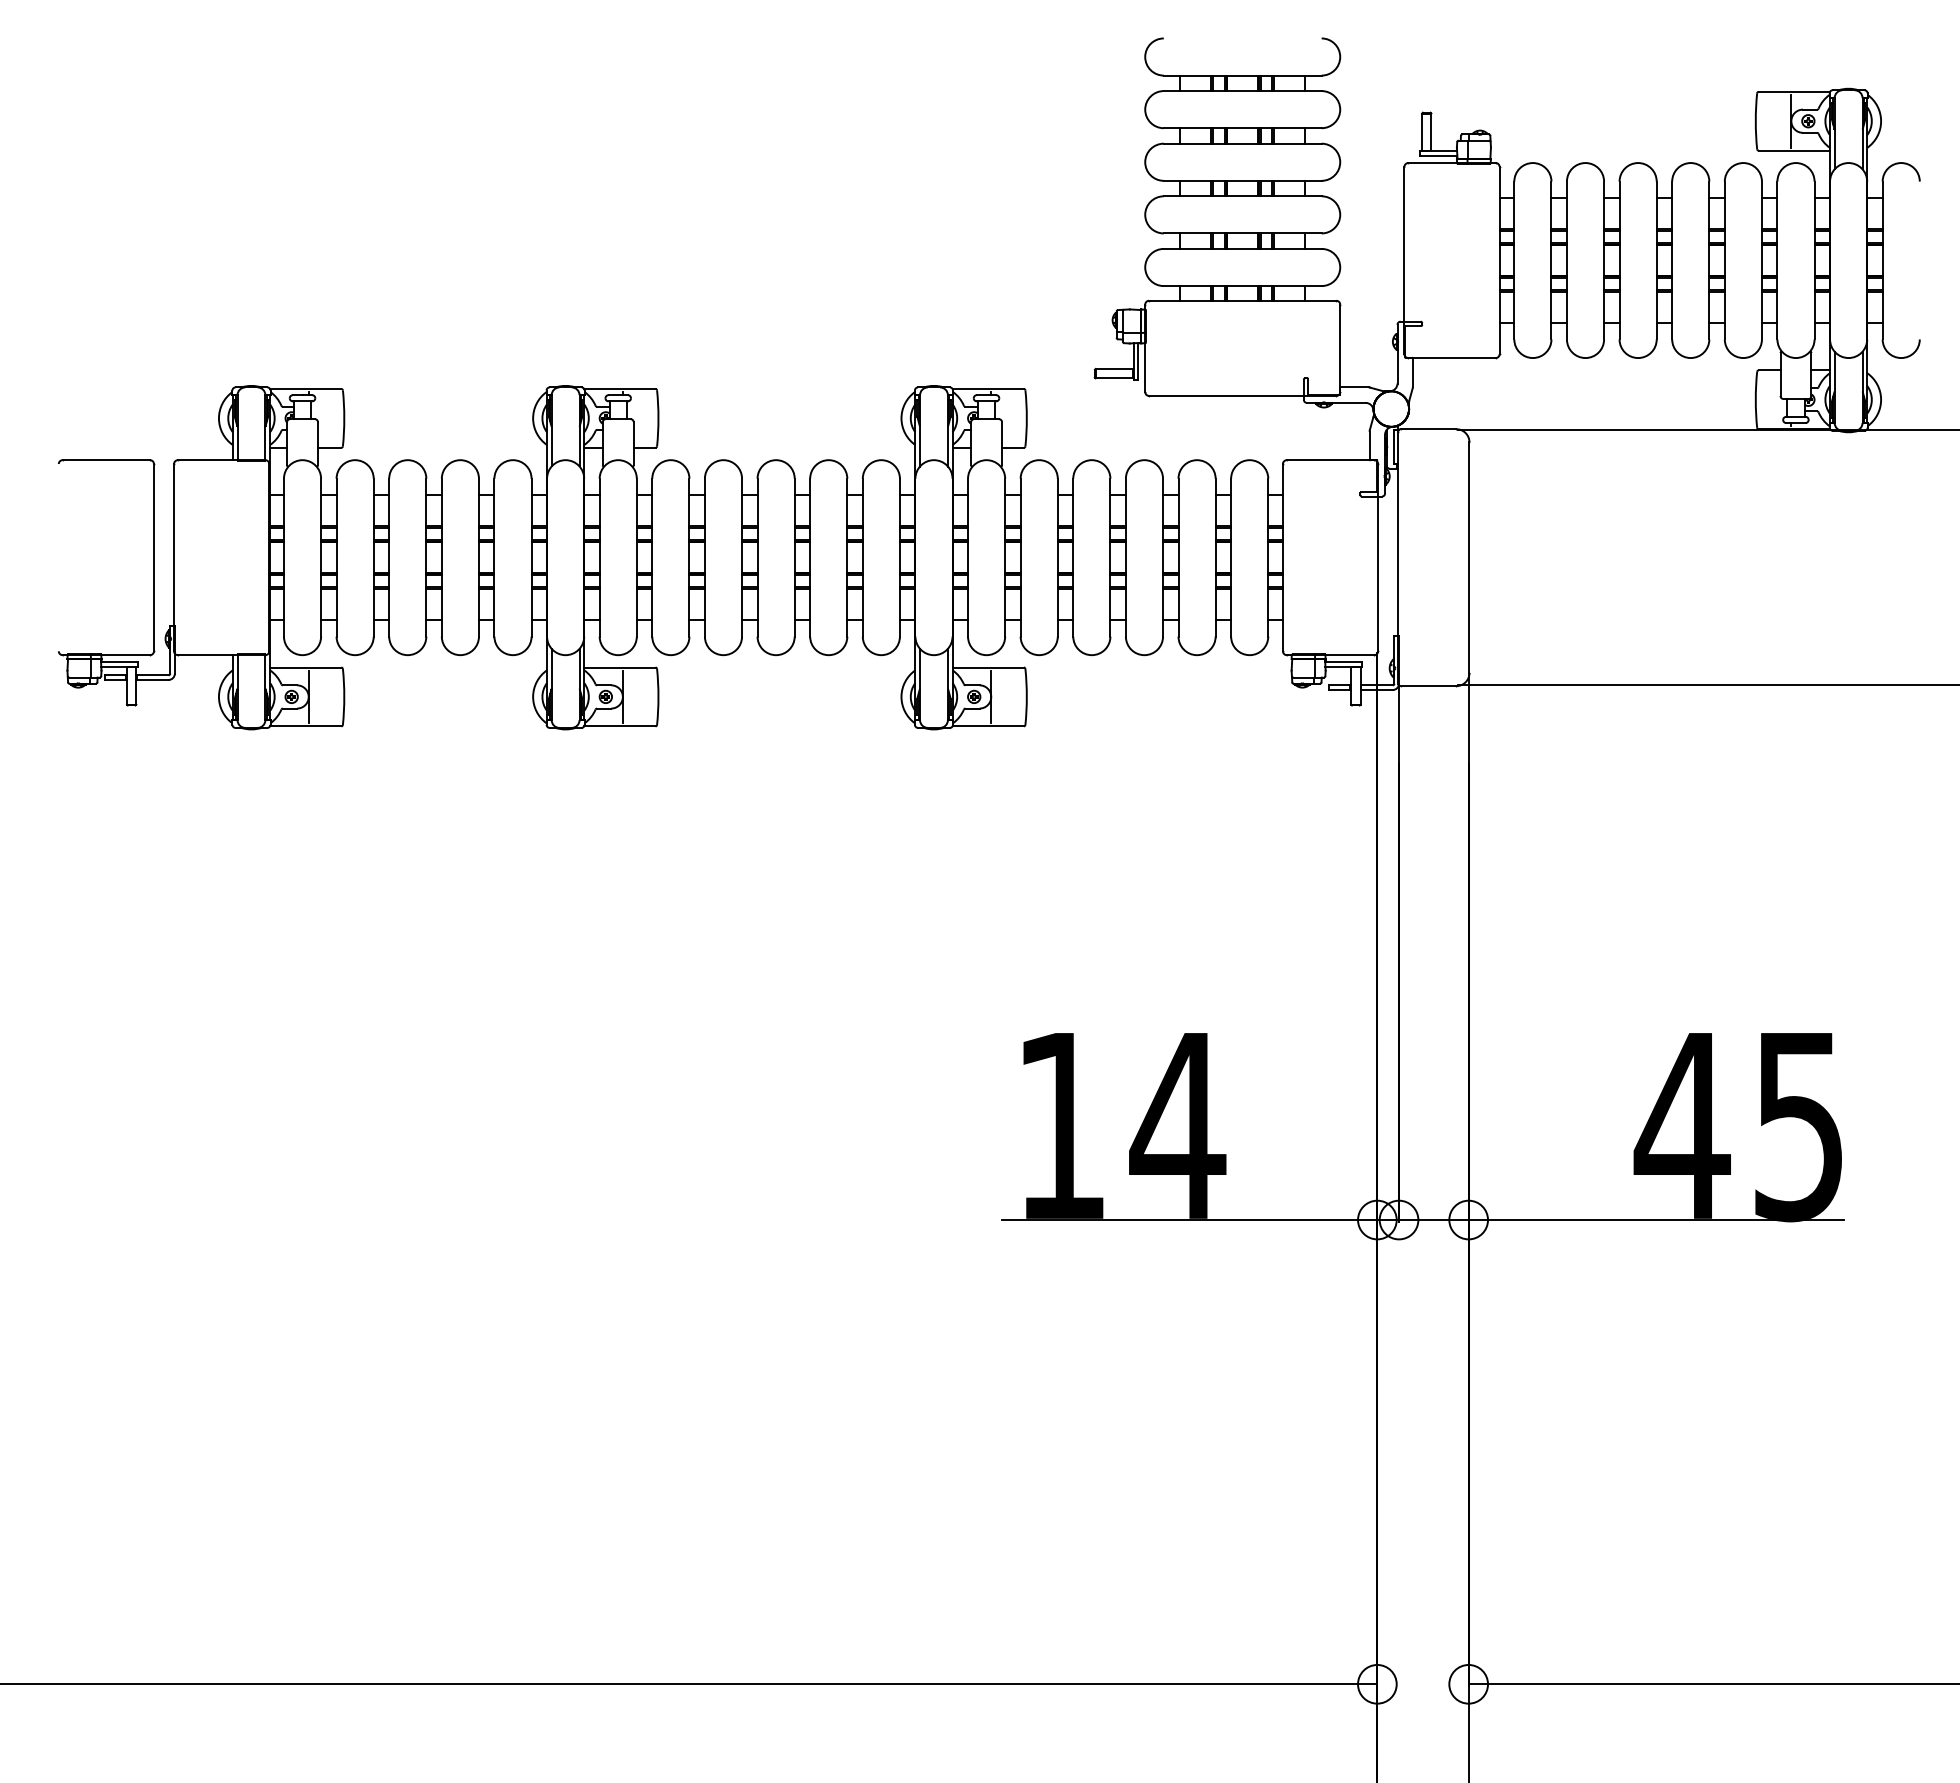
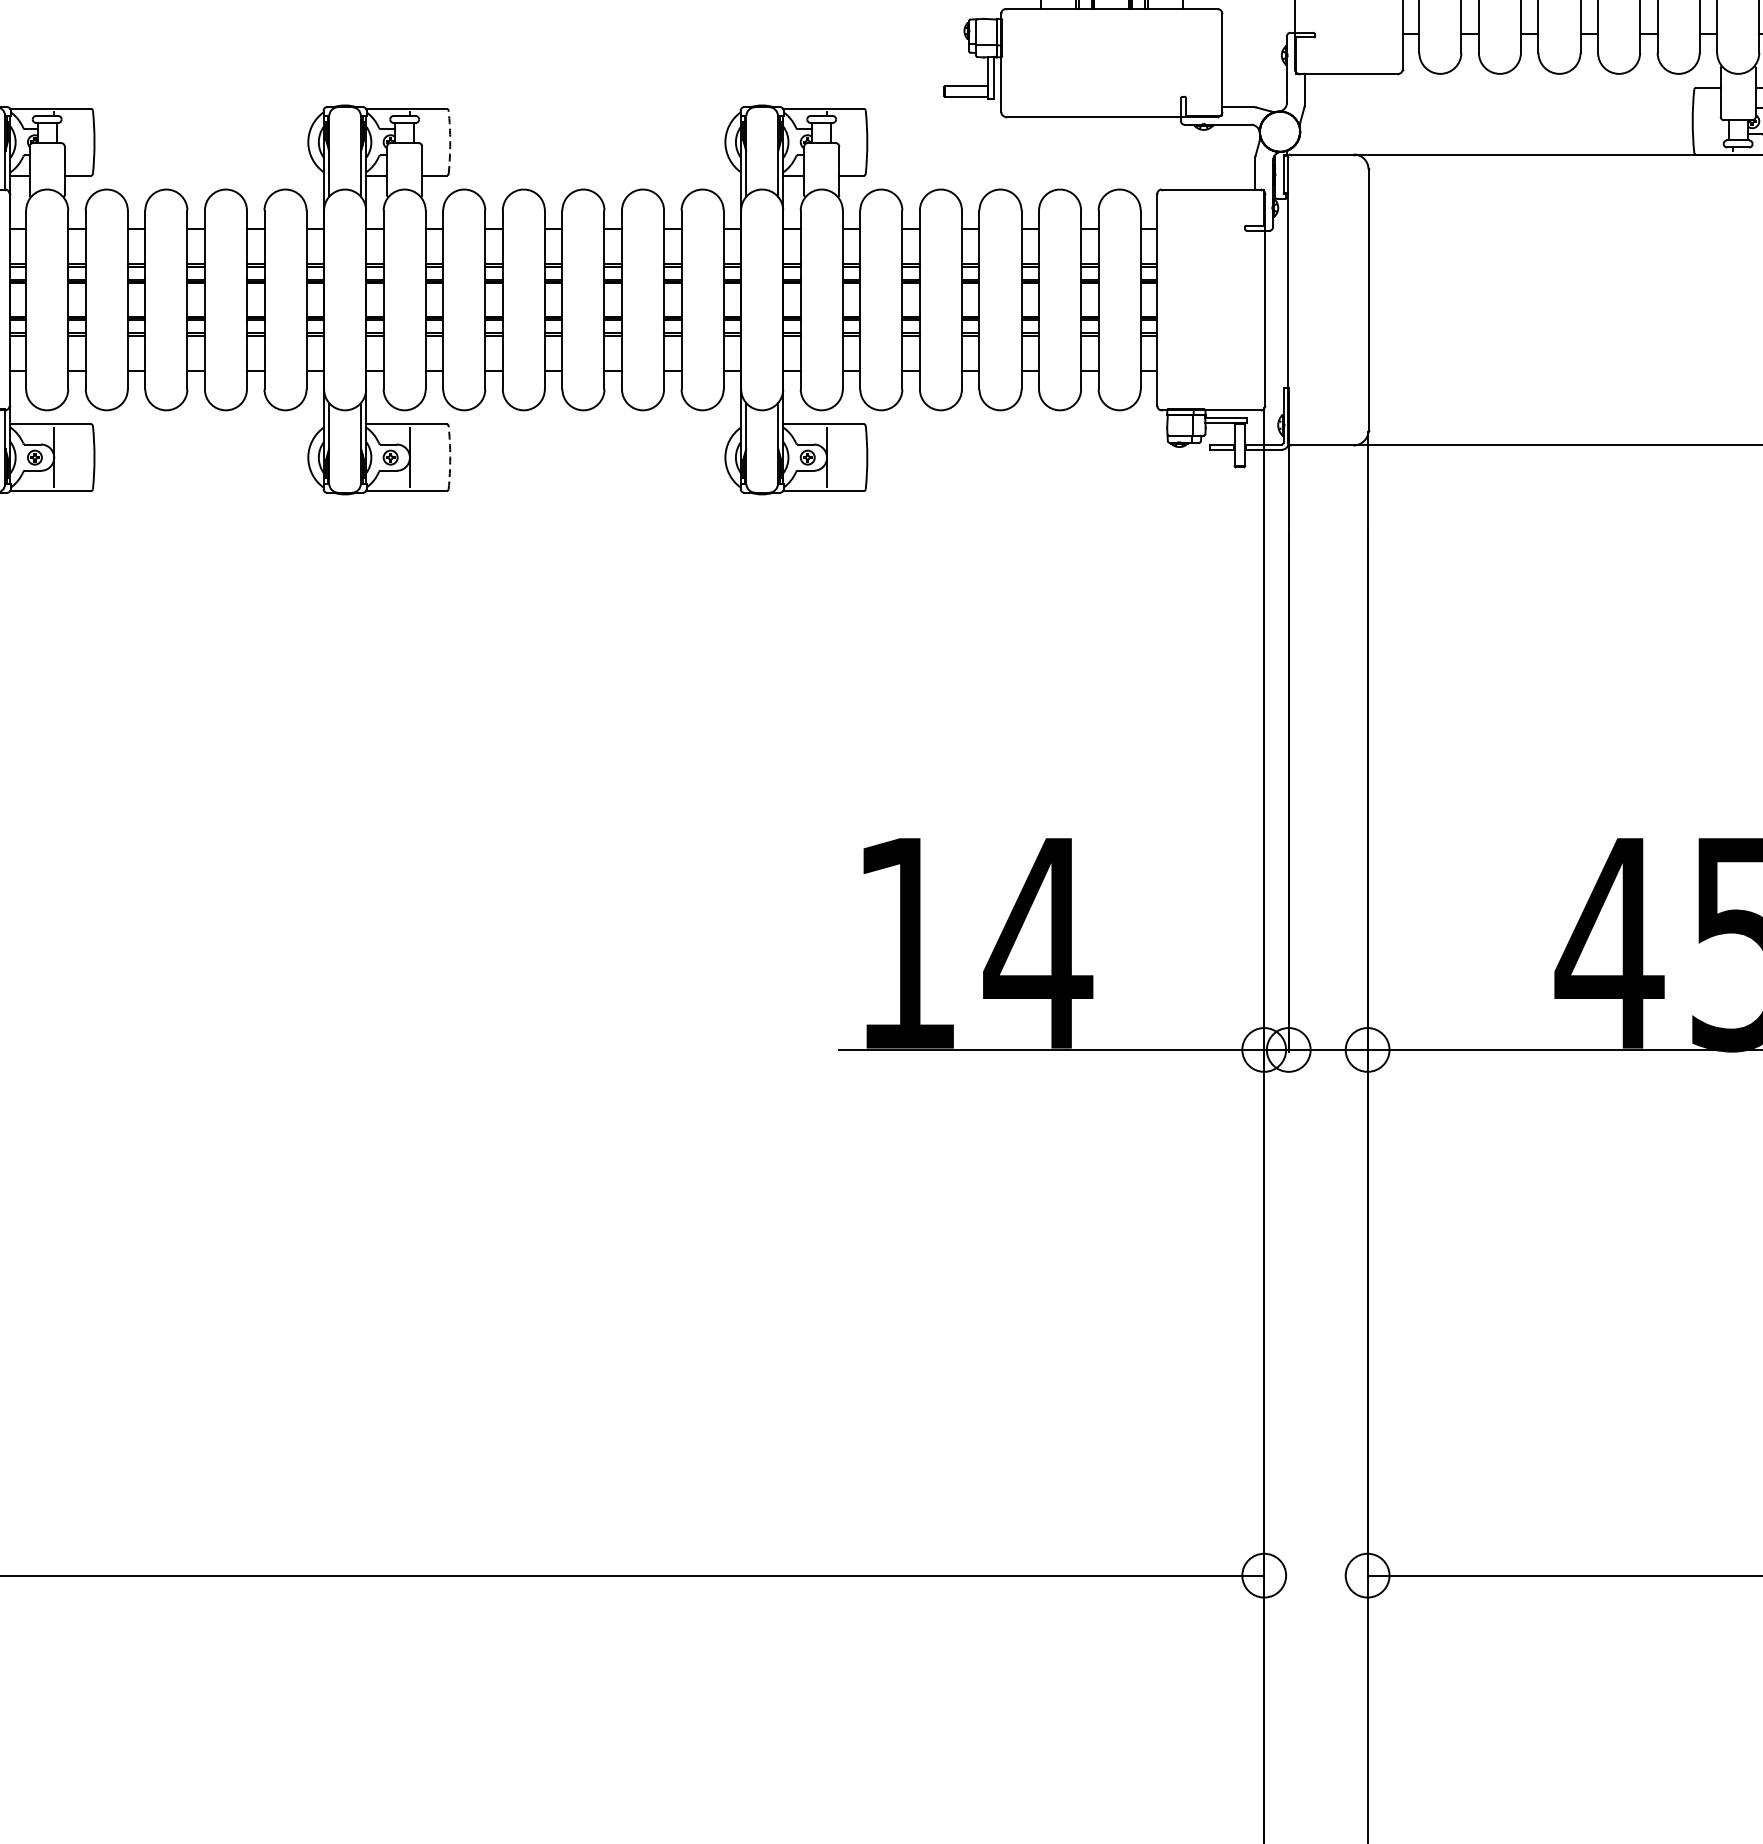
arc: (658, 418) -> (450, 142), solid -> dashed
arc: (658, 696) -> (450, 457), solid -> dashed

